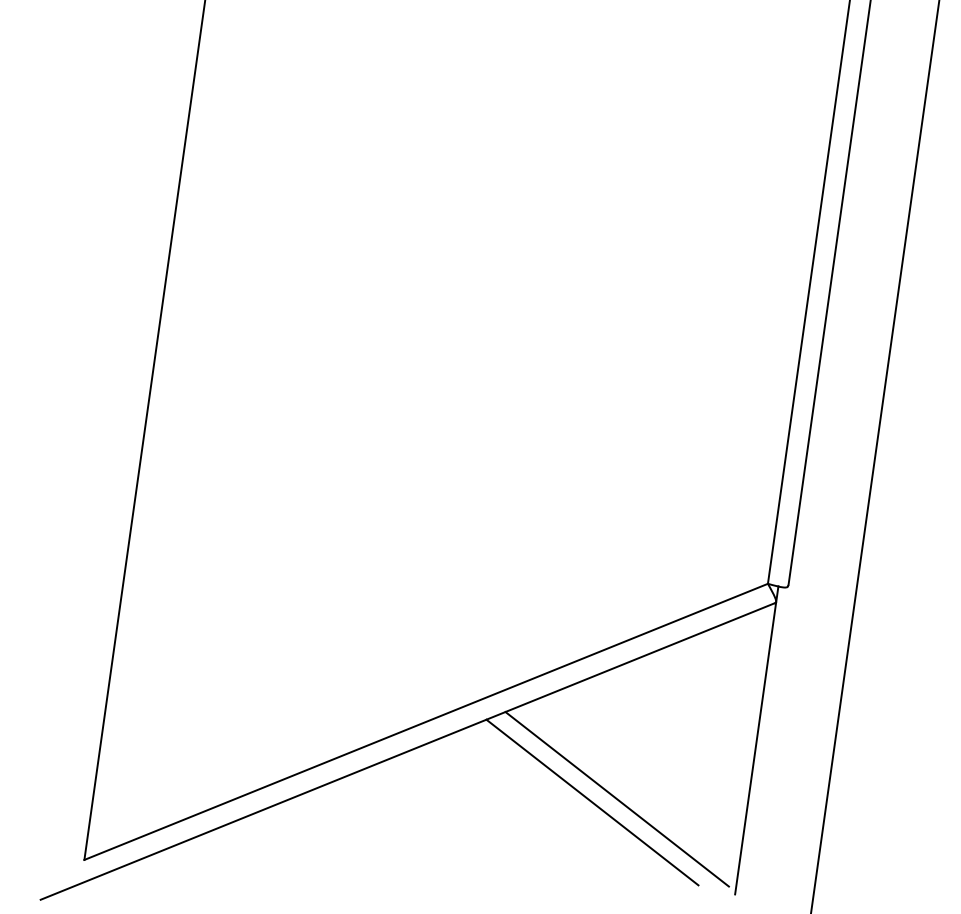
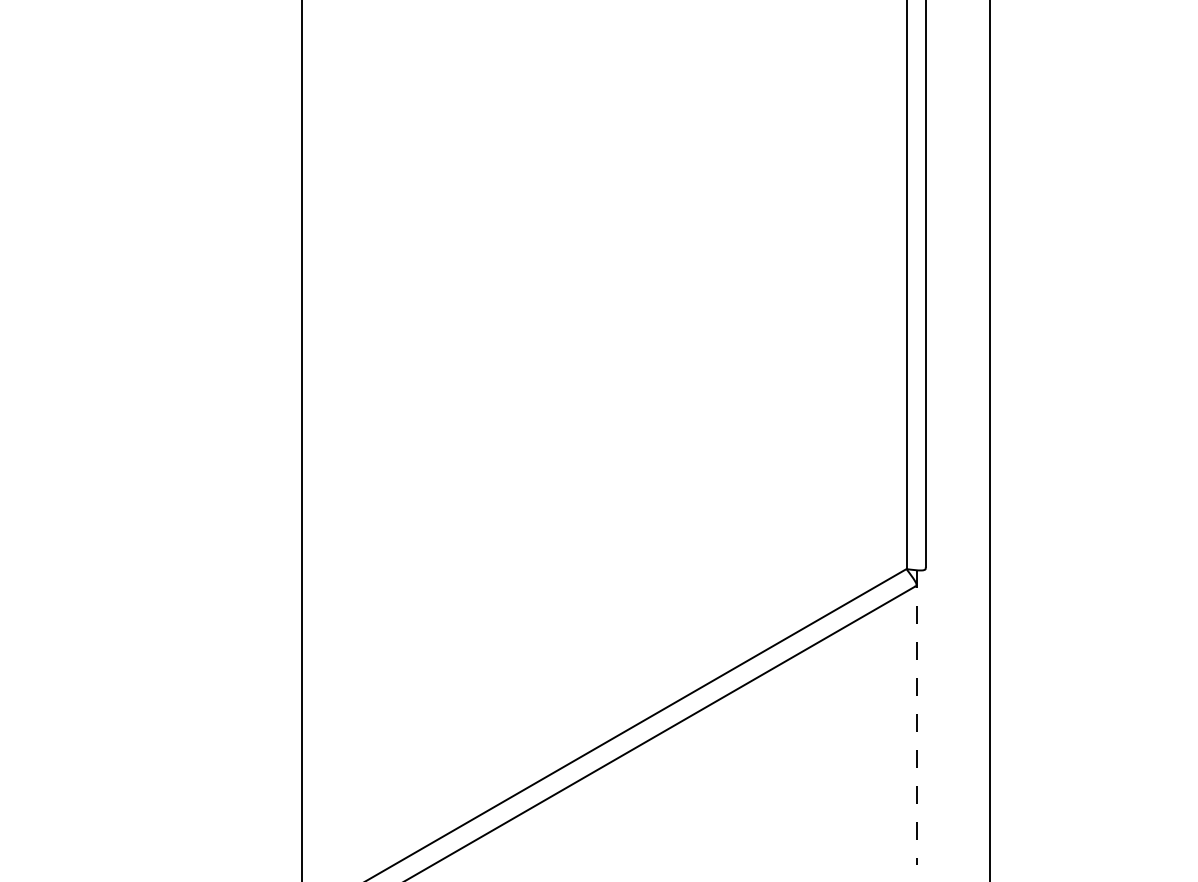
line: (756, 740) -> (916, 717), solid -> dashed
line: (617, 798) -> (793, 790), removed
line: (592, 802) -> (770, 797), removed

